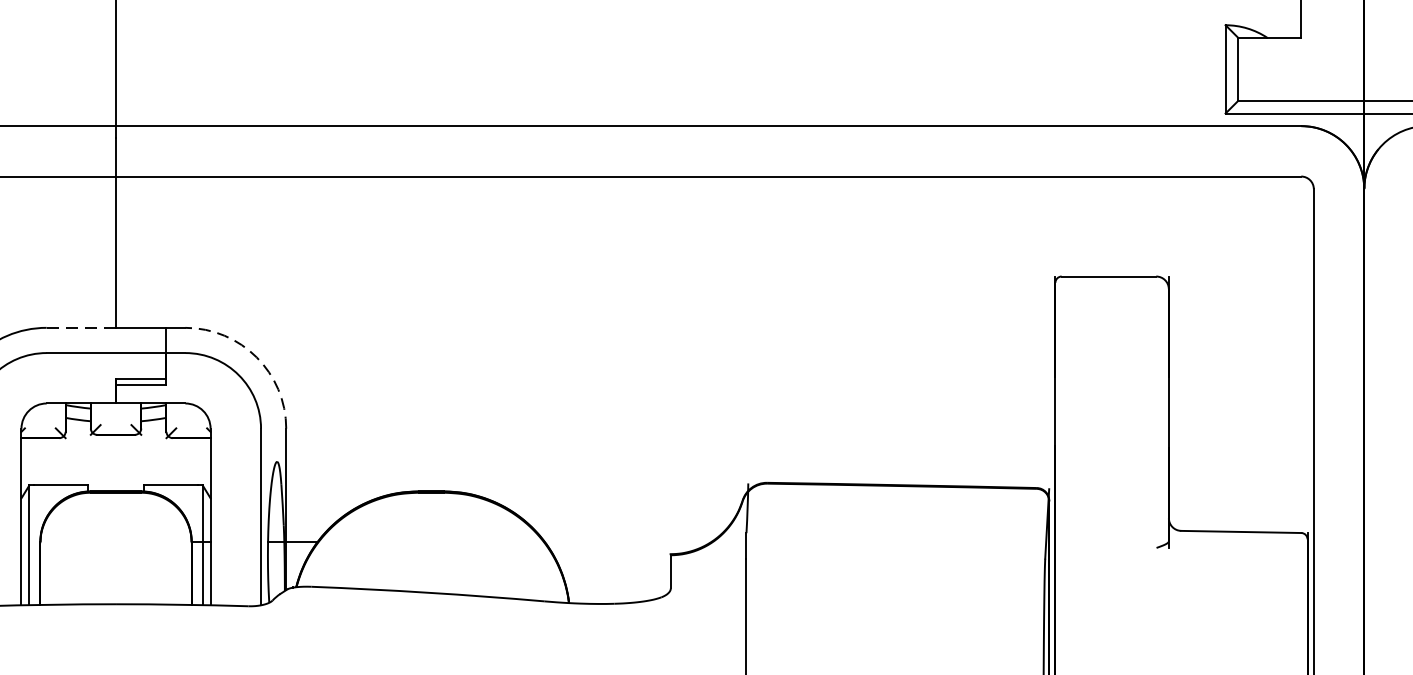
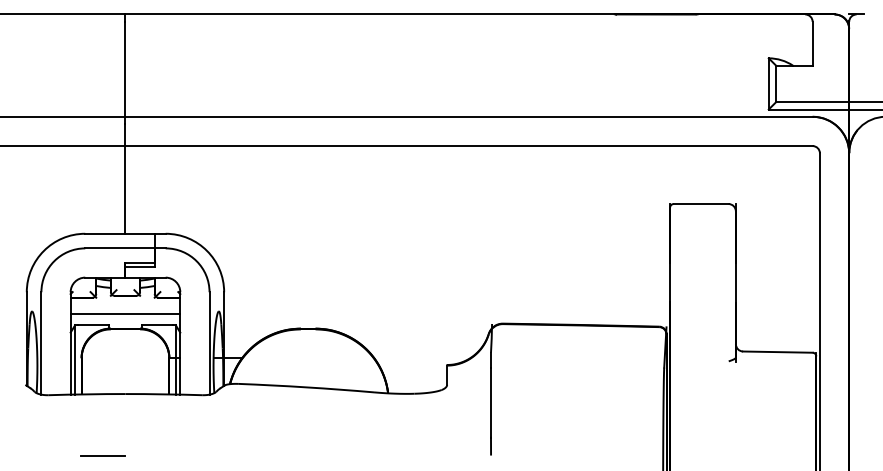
line: (79, 327) -> (104, 233), dashed -> solid
arc: (257, 356) -> (207, 250), dashed -> solid
line: (116, 467) -> (125, 314), added

